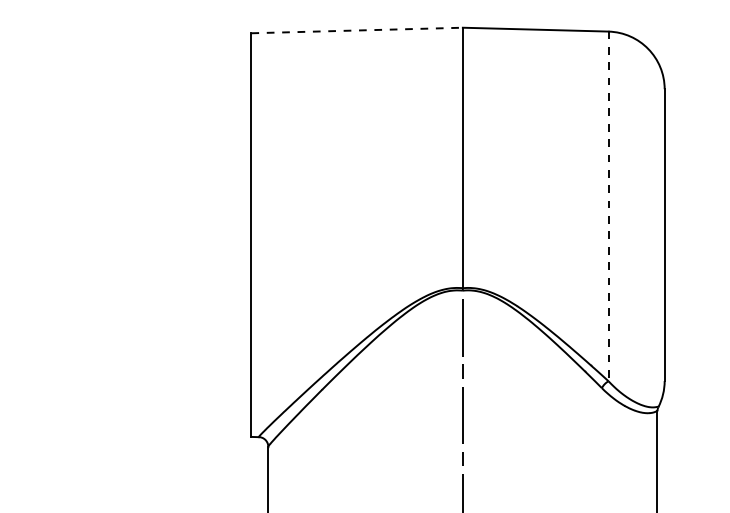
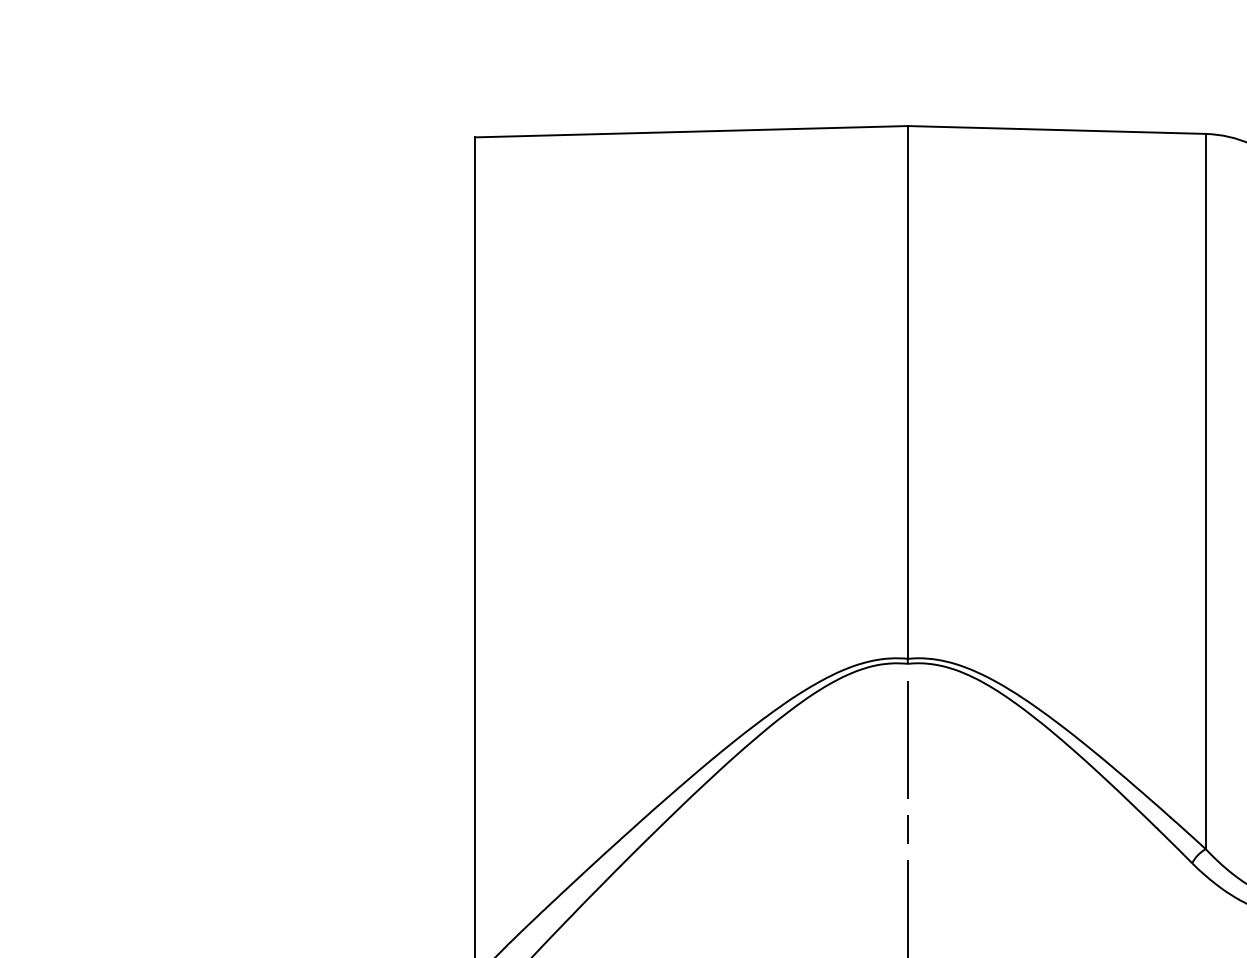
line: (357, 30) -> (692, 131), dashed -> solid
line: (608, 206) -> (1205, 491), dashed -> solid

